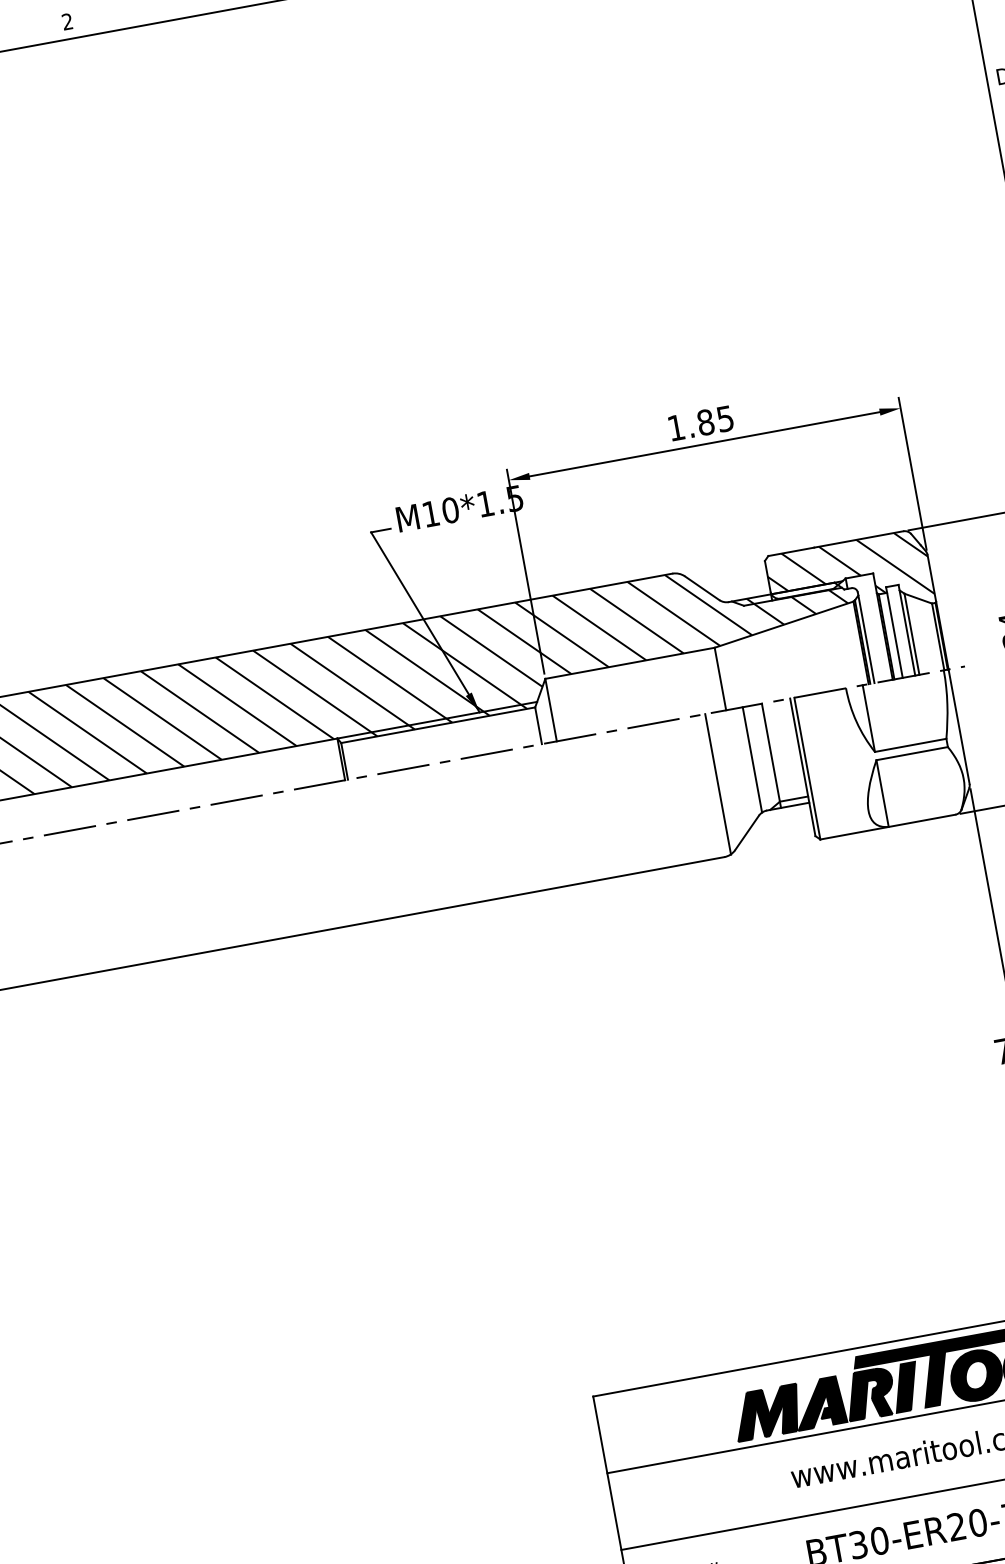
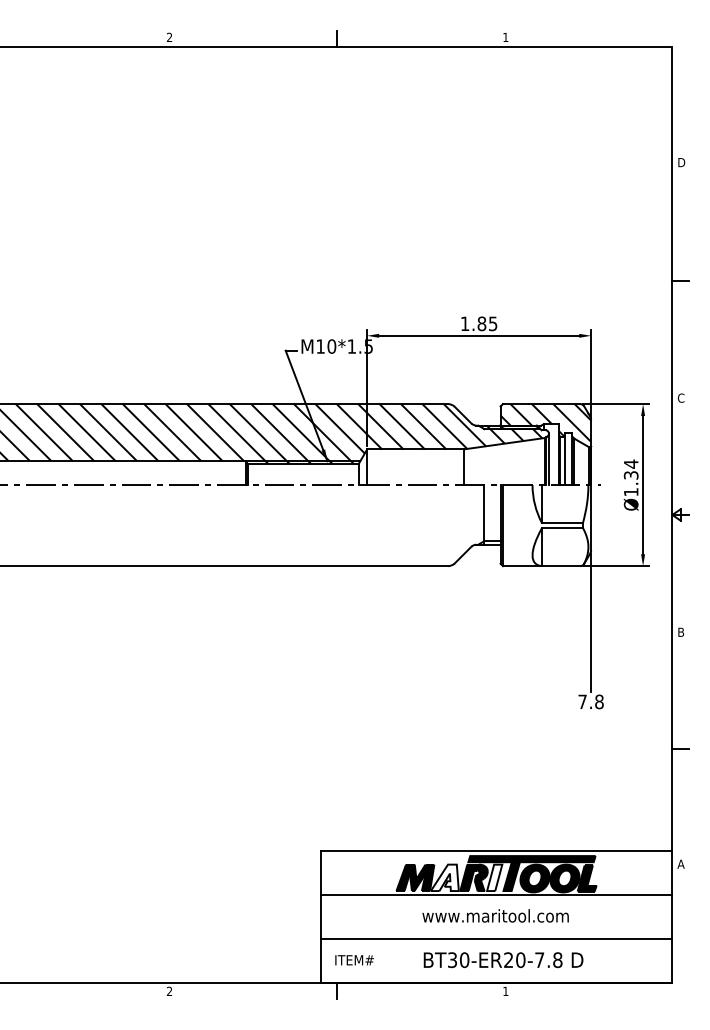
line: (752, 760) -> (473, 515), removed
line: (718, 784) -> (452, 525), removed
fill: (905, 1386) -> (494, 877), removed
fill: (818, 1402) -> (444, 877), removed

